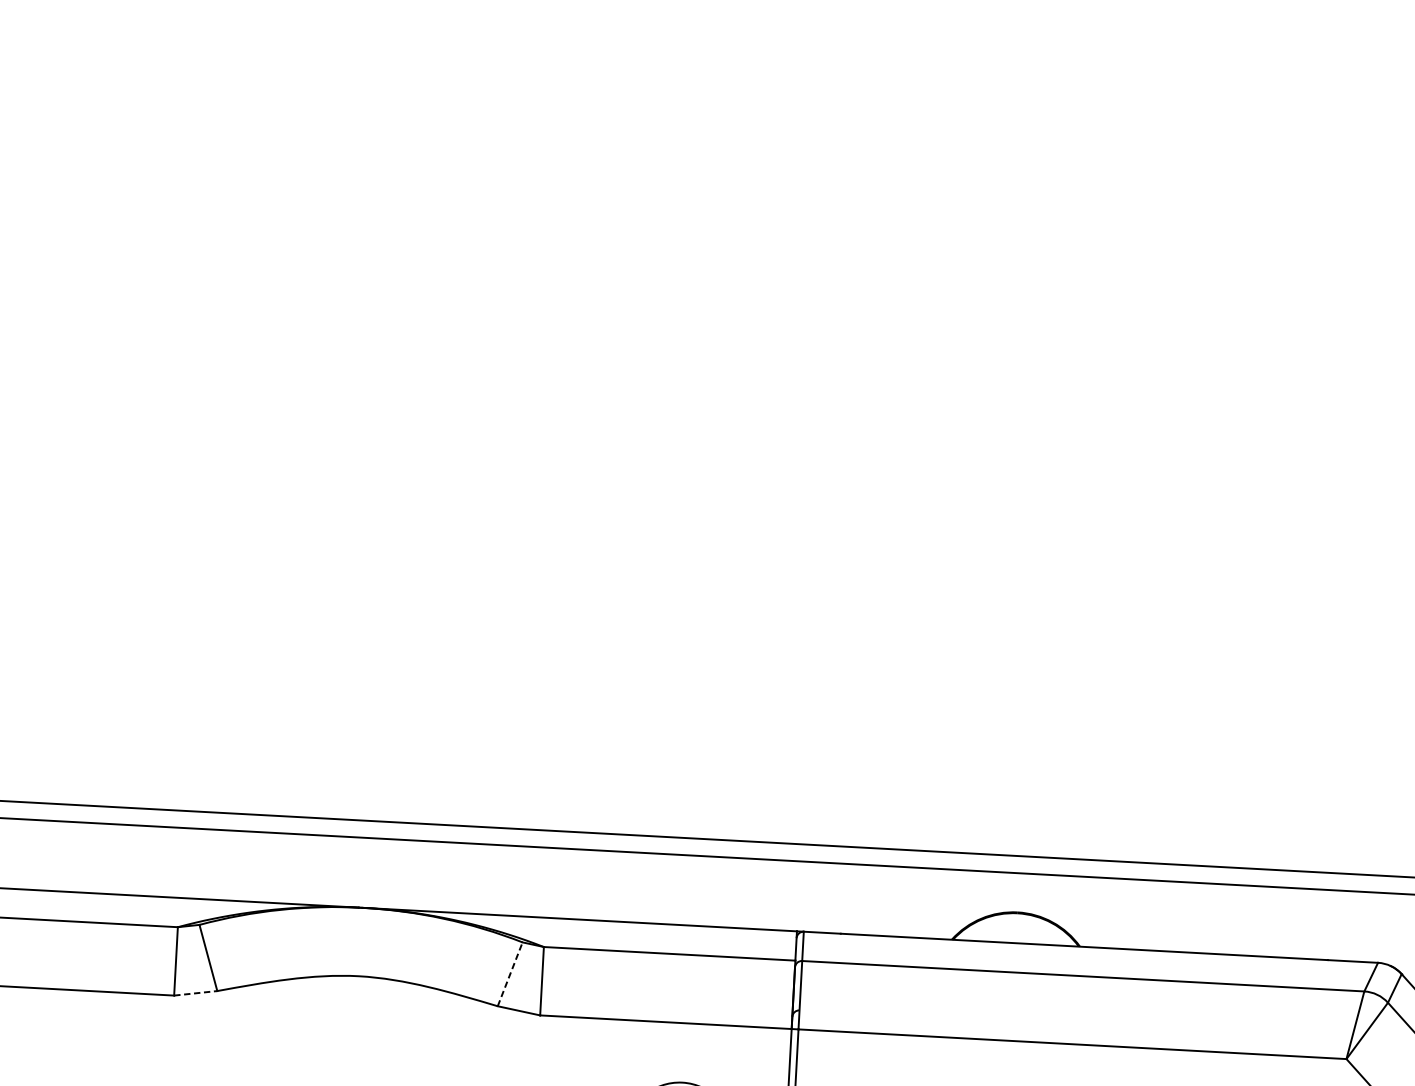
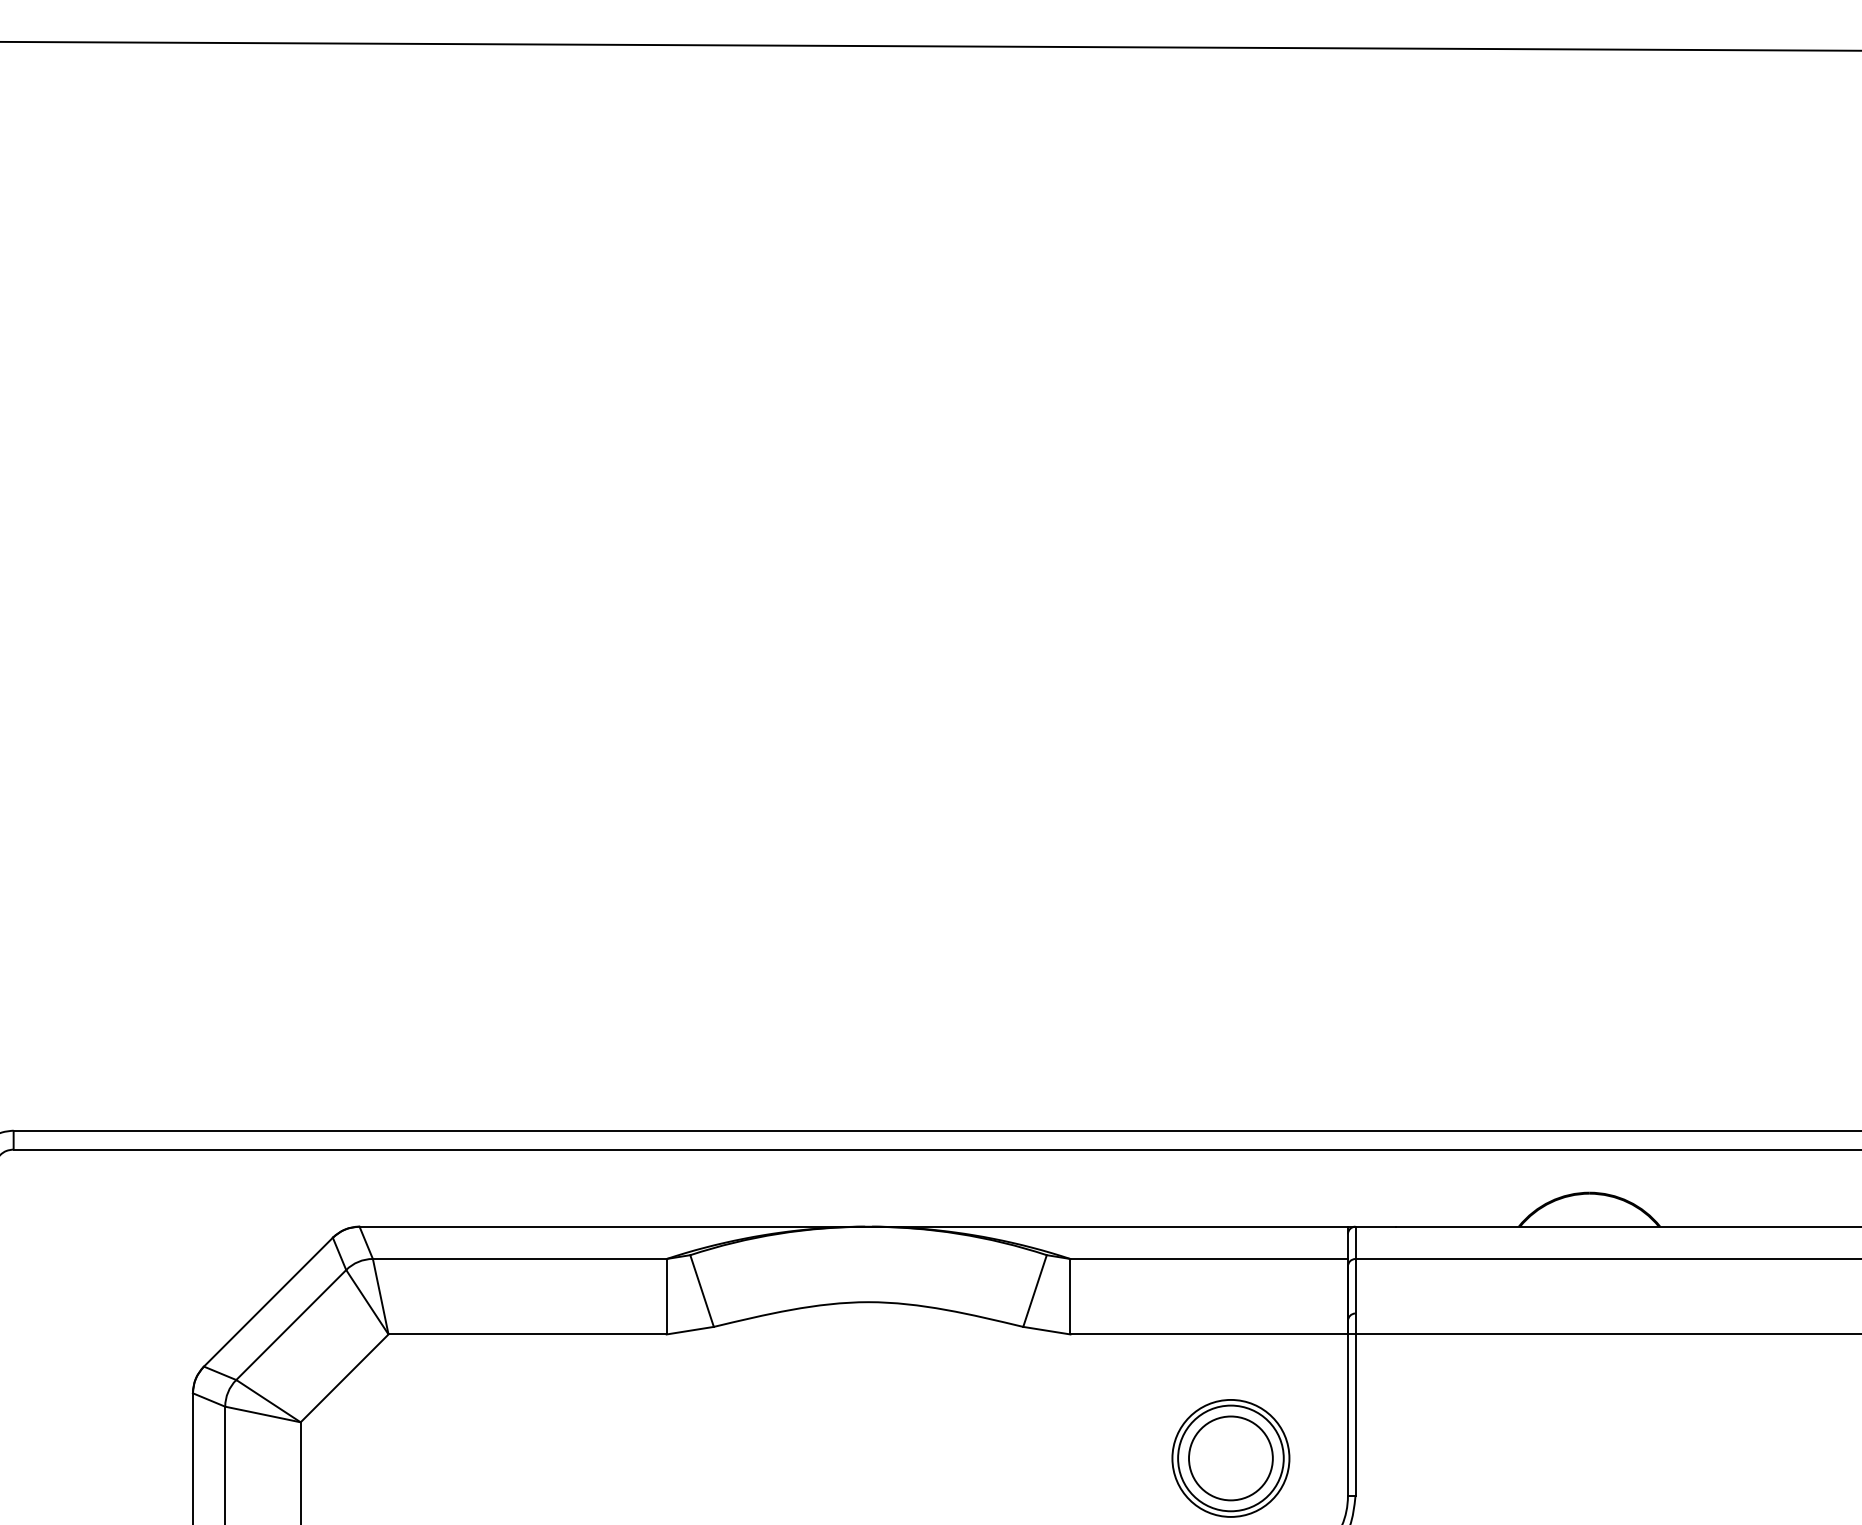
line: (510, 974) -> (1035, 1291), dashed -> solid
line: (195, 993) -> (690, 1330), dashed -> solid

